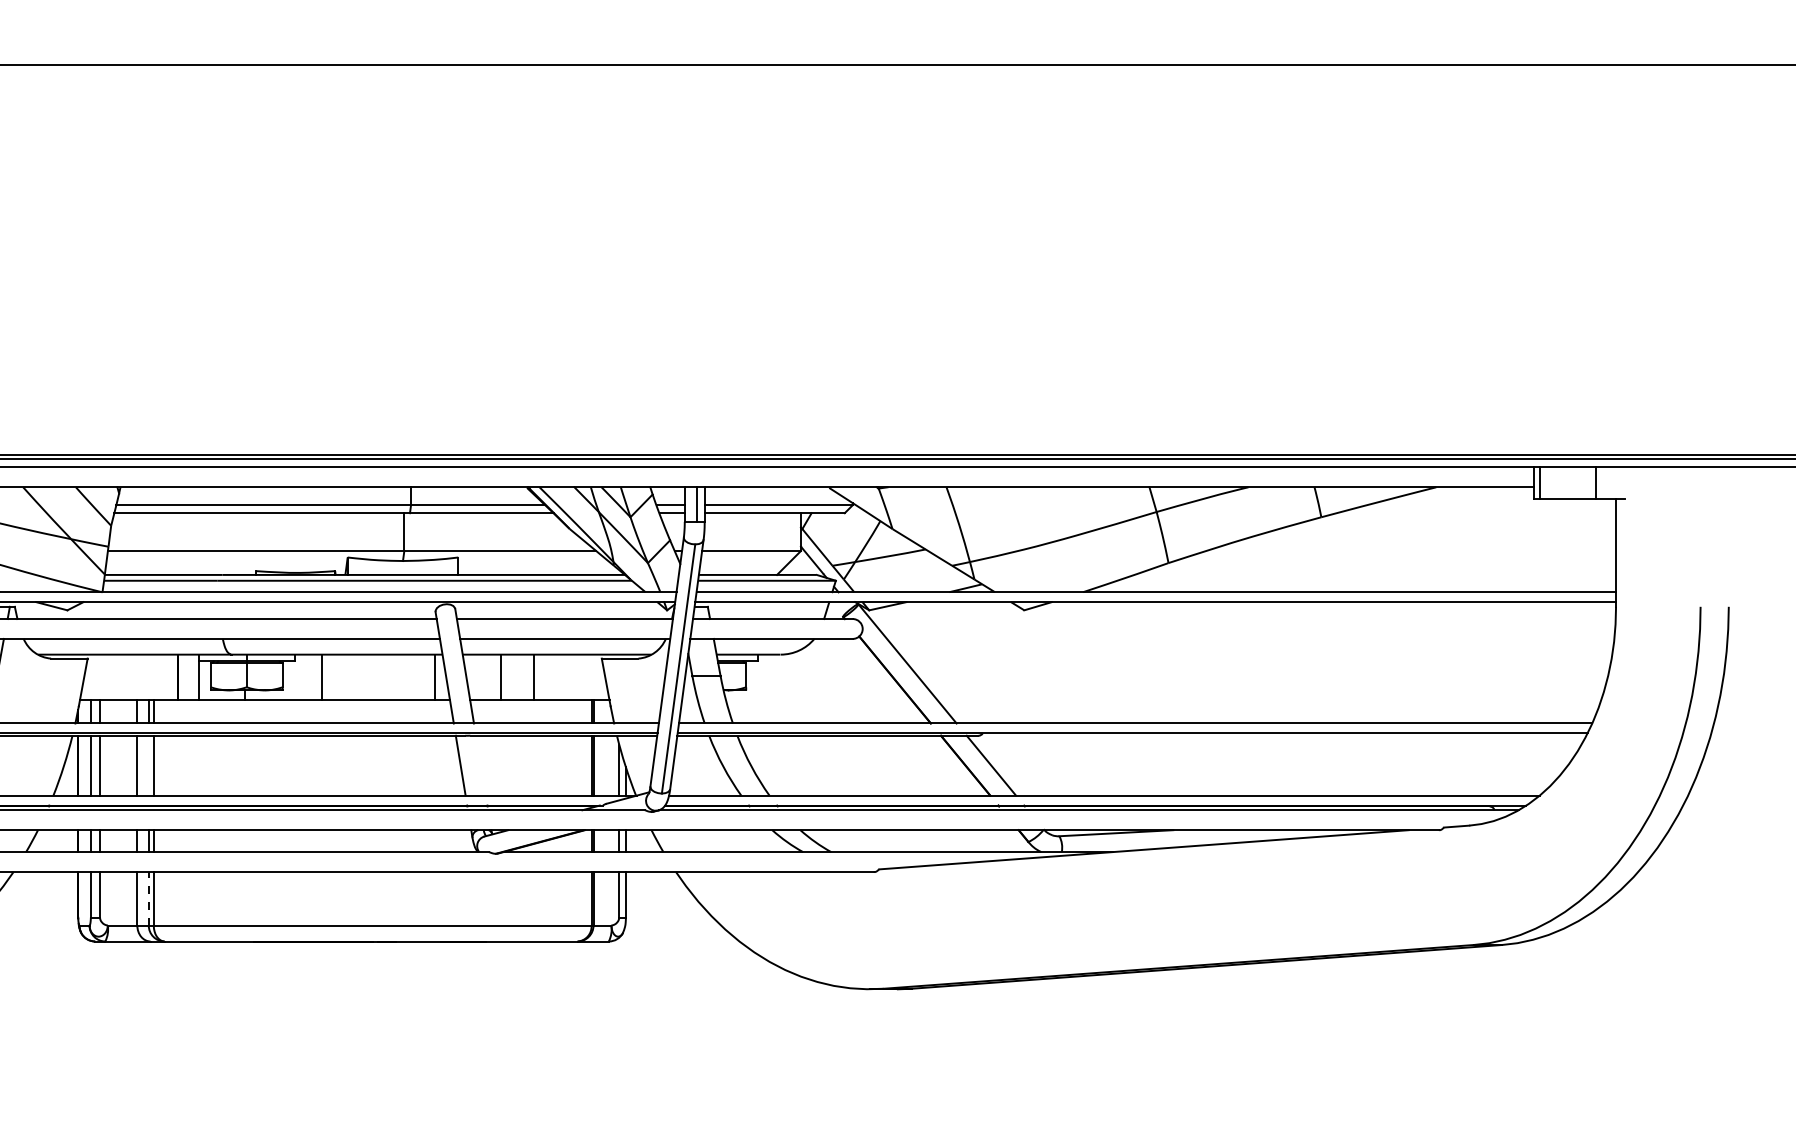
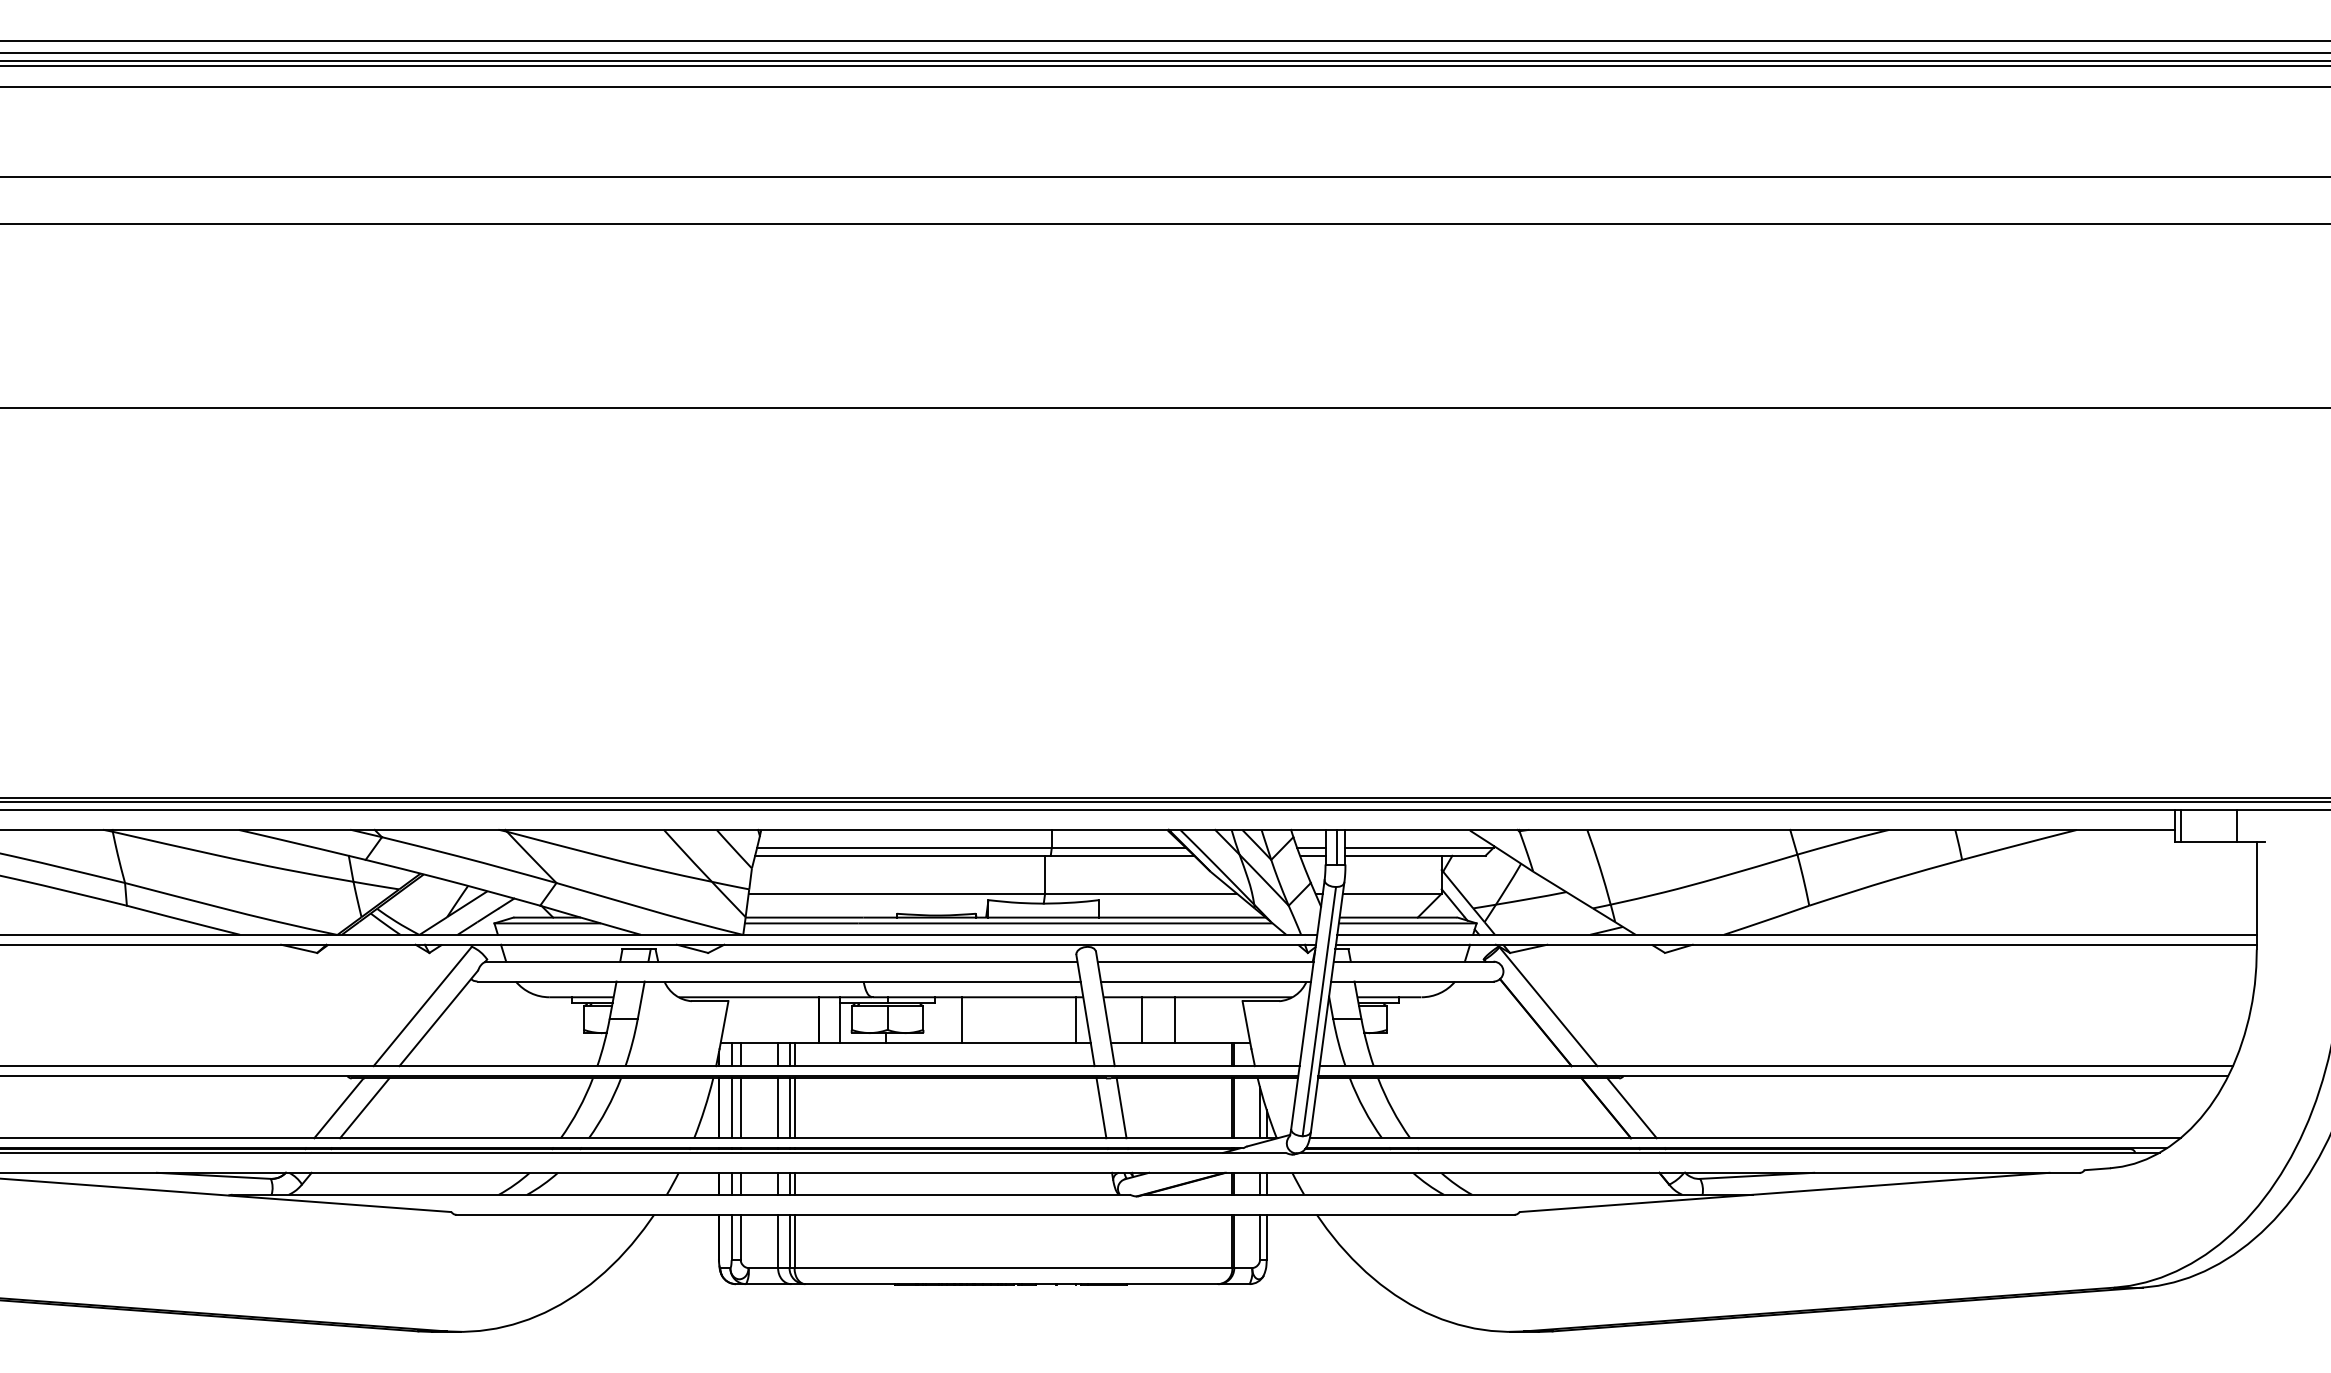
line: (148, 765) -> (789, 1108), added
line: (480, 765) -> (1121, 1108), added
line: (148, 898) -> (789, 1241), dashed -> solid

